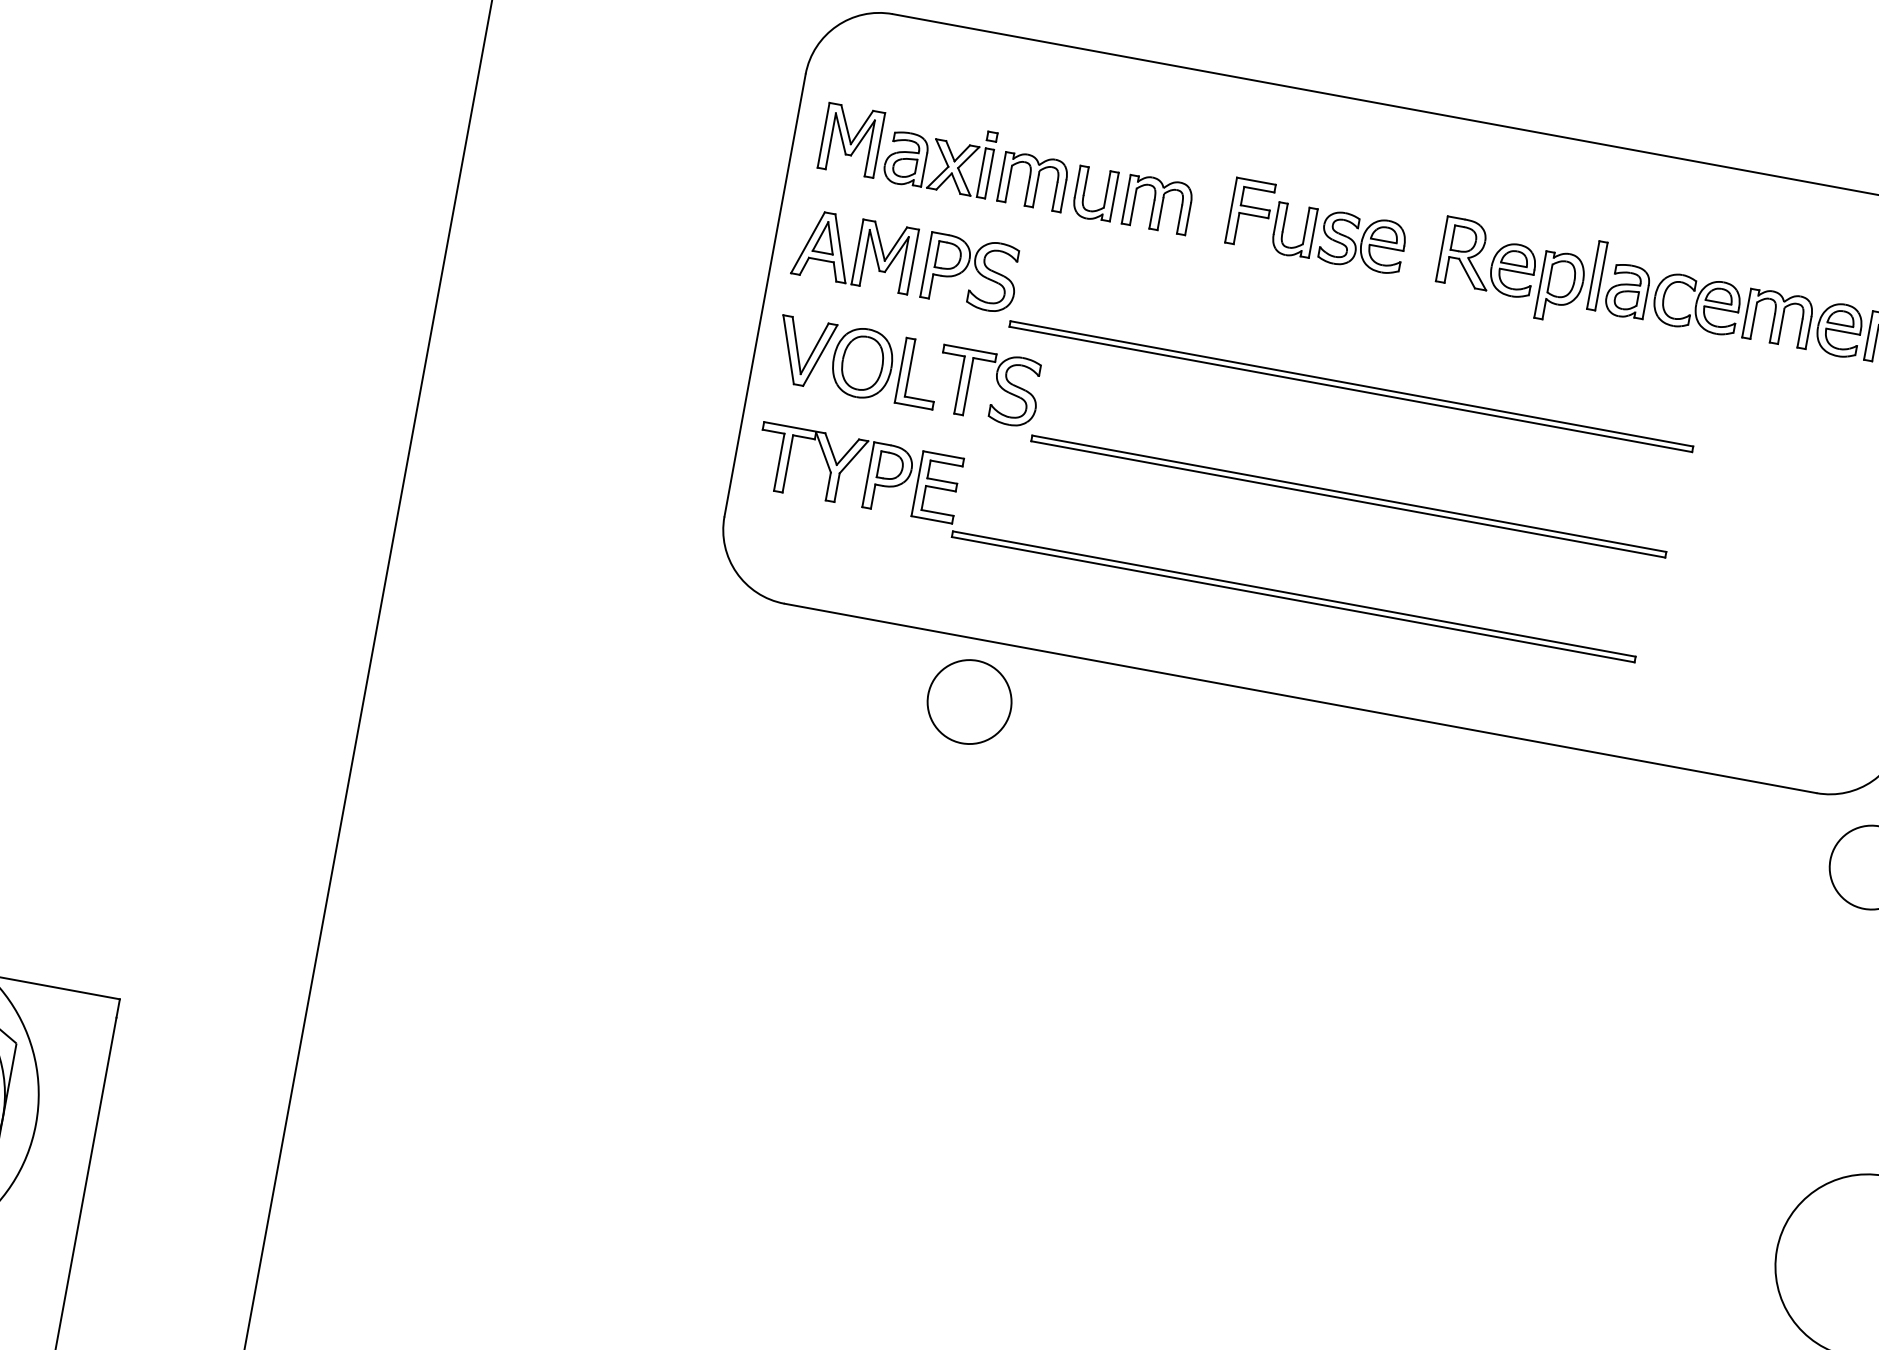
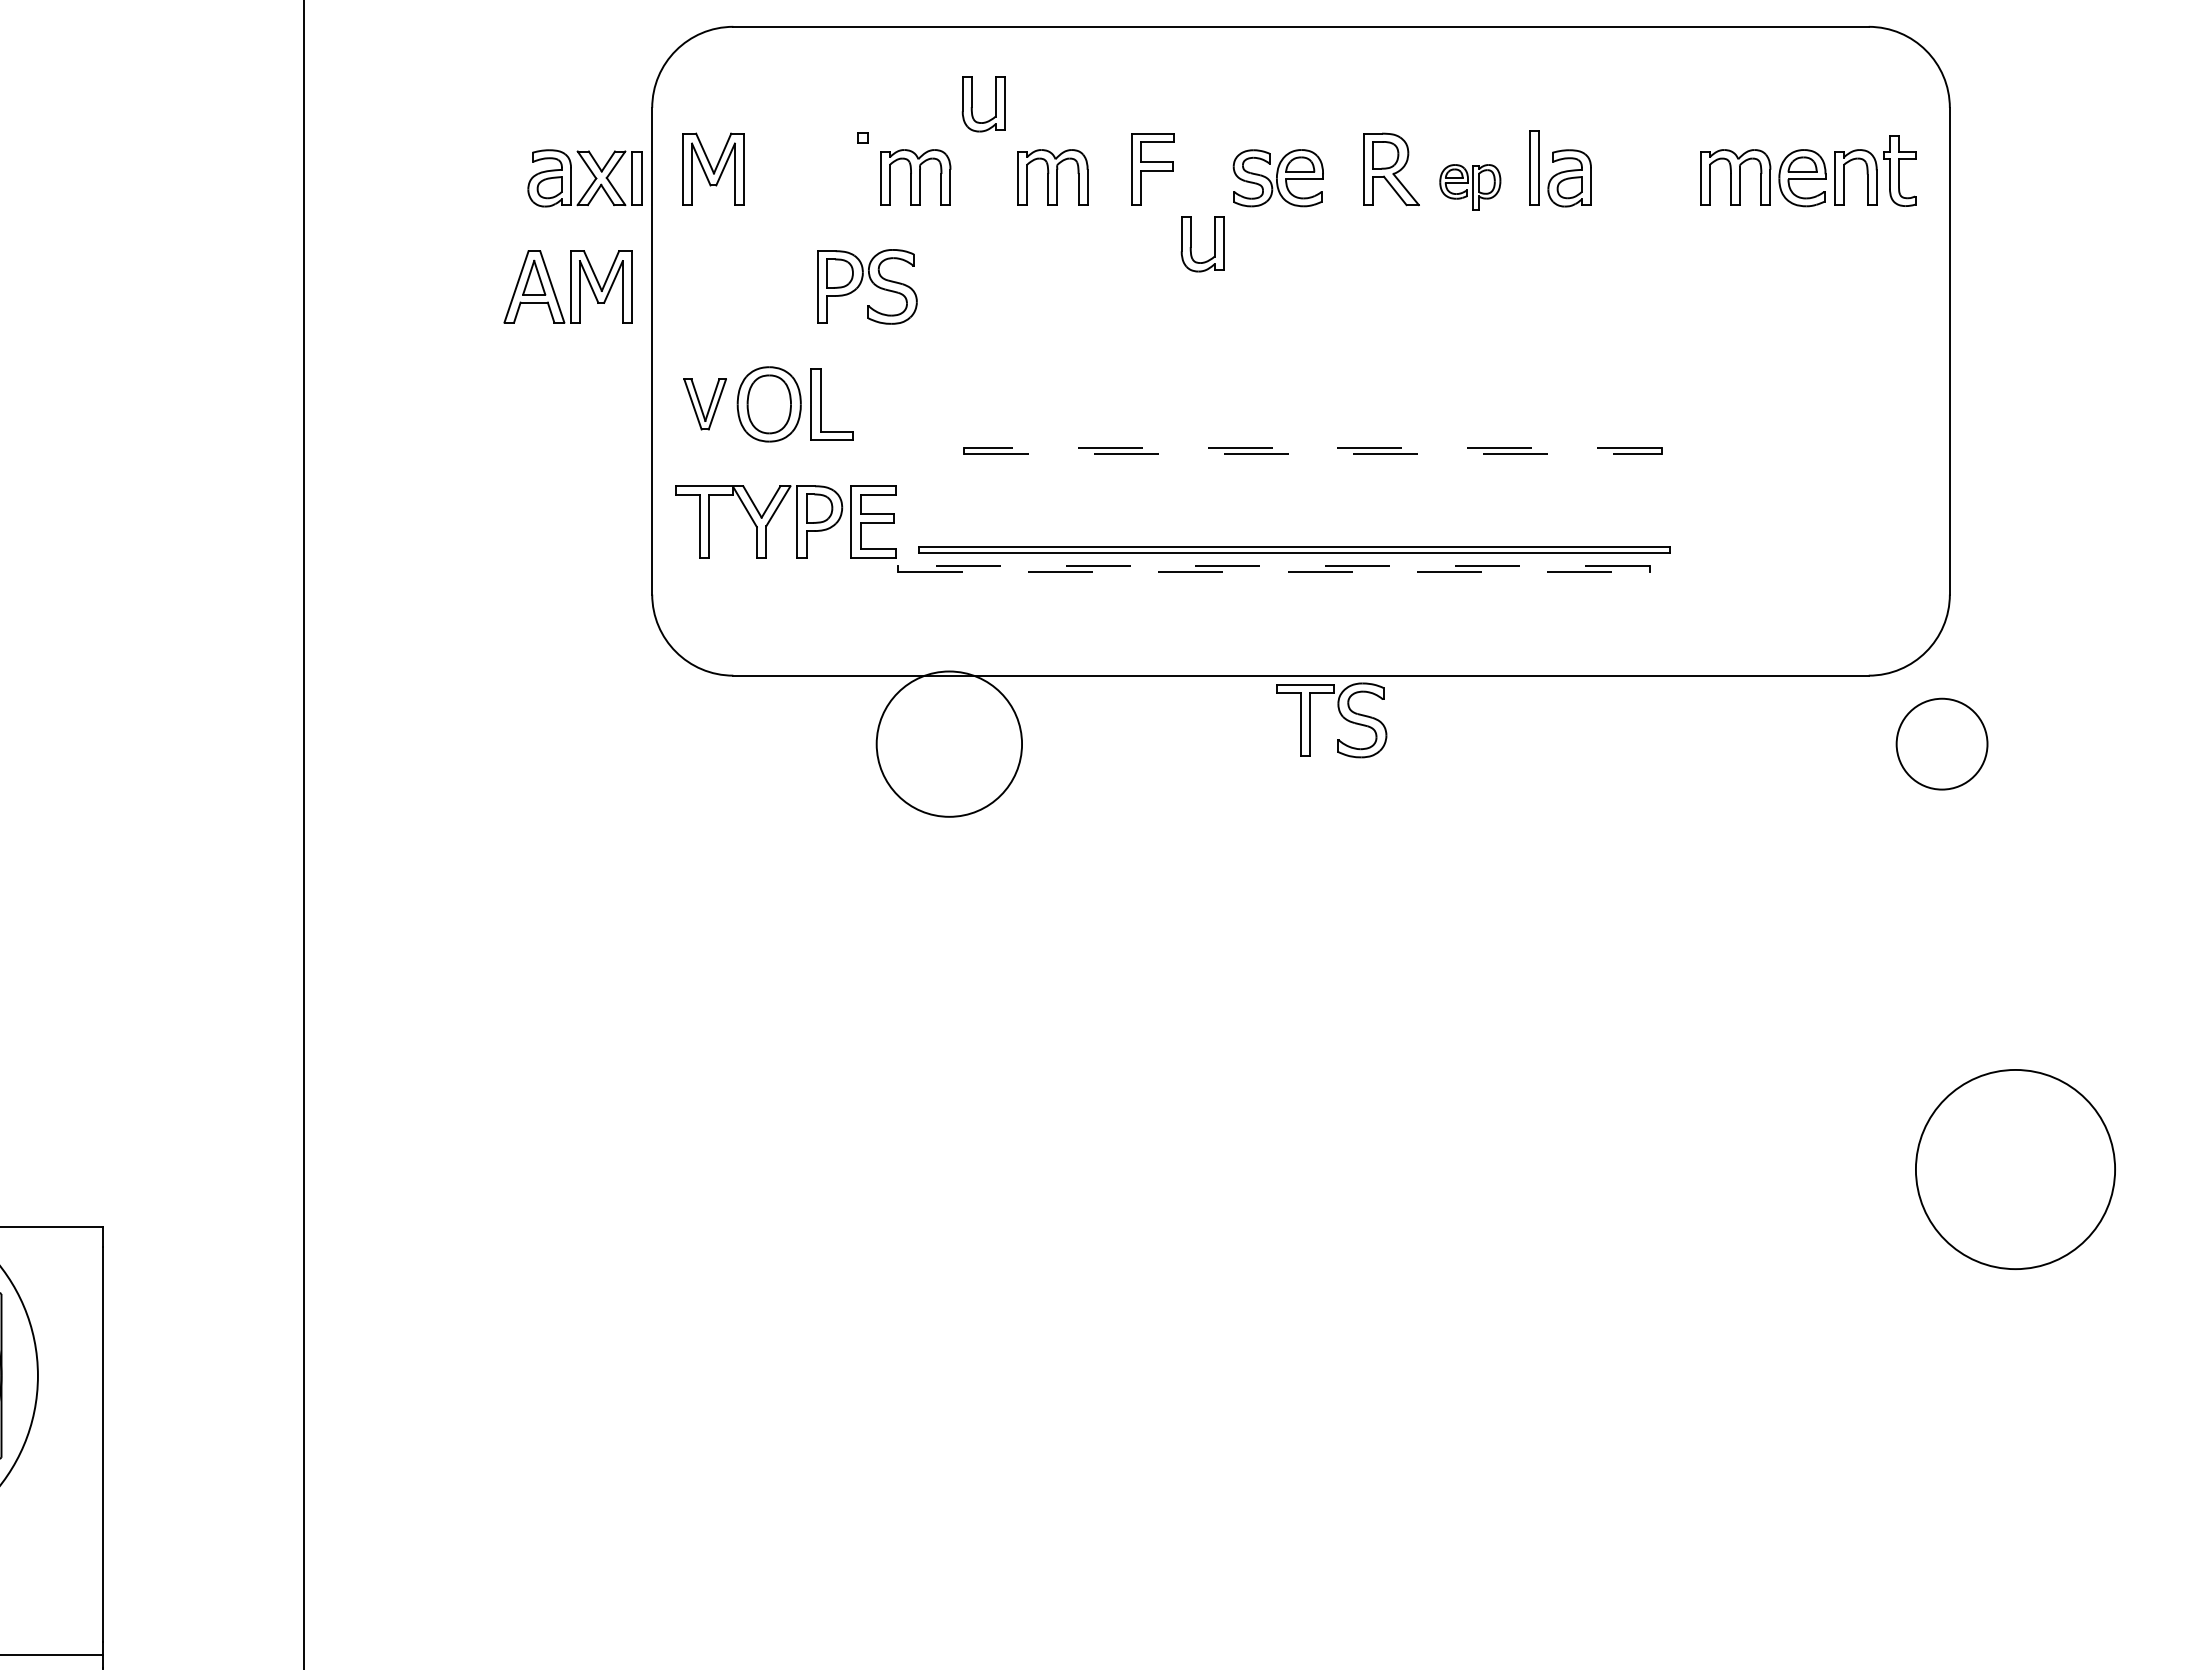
part: (944, 160) -> (590, 172), moved
part: (1084, 192) -> (972, 104), moved
part: (1283, 229) -> (1191, 244), moved
part: (854, 250) -> (567, 286), moved
part: (1535, 283) -> (1470, 187), size x0.6
part: (1696, 304) -> (1645, 178), removed
part: (803, 352) -> (704, 404), size x0.7
part: (997, 383) -> (1340, 715), moved
part: (1351, 386) -> (1294, 549), moved
line: (1348, 493) -> (1312, 448), solid -> dashed
line: (1347, 499) -> (1312, 454), solid -> dashed
line: (1293, 593) -> (1273, 565), solid -> dashed
line: (1292, 599) -> (1273, 571), solid -> dashed
circle: (968, 701) -> (948, 743), size x1.6

